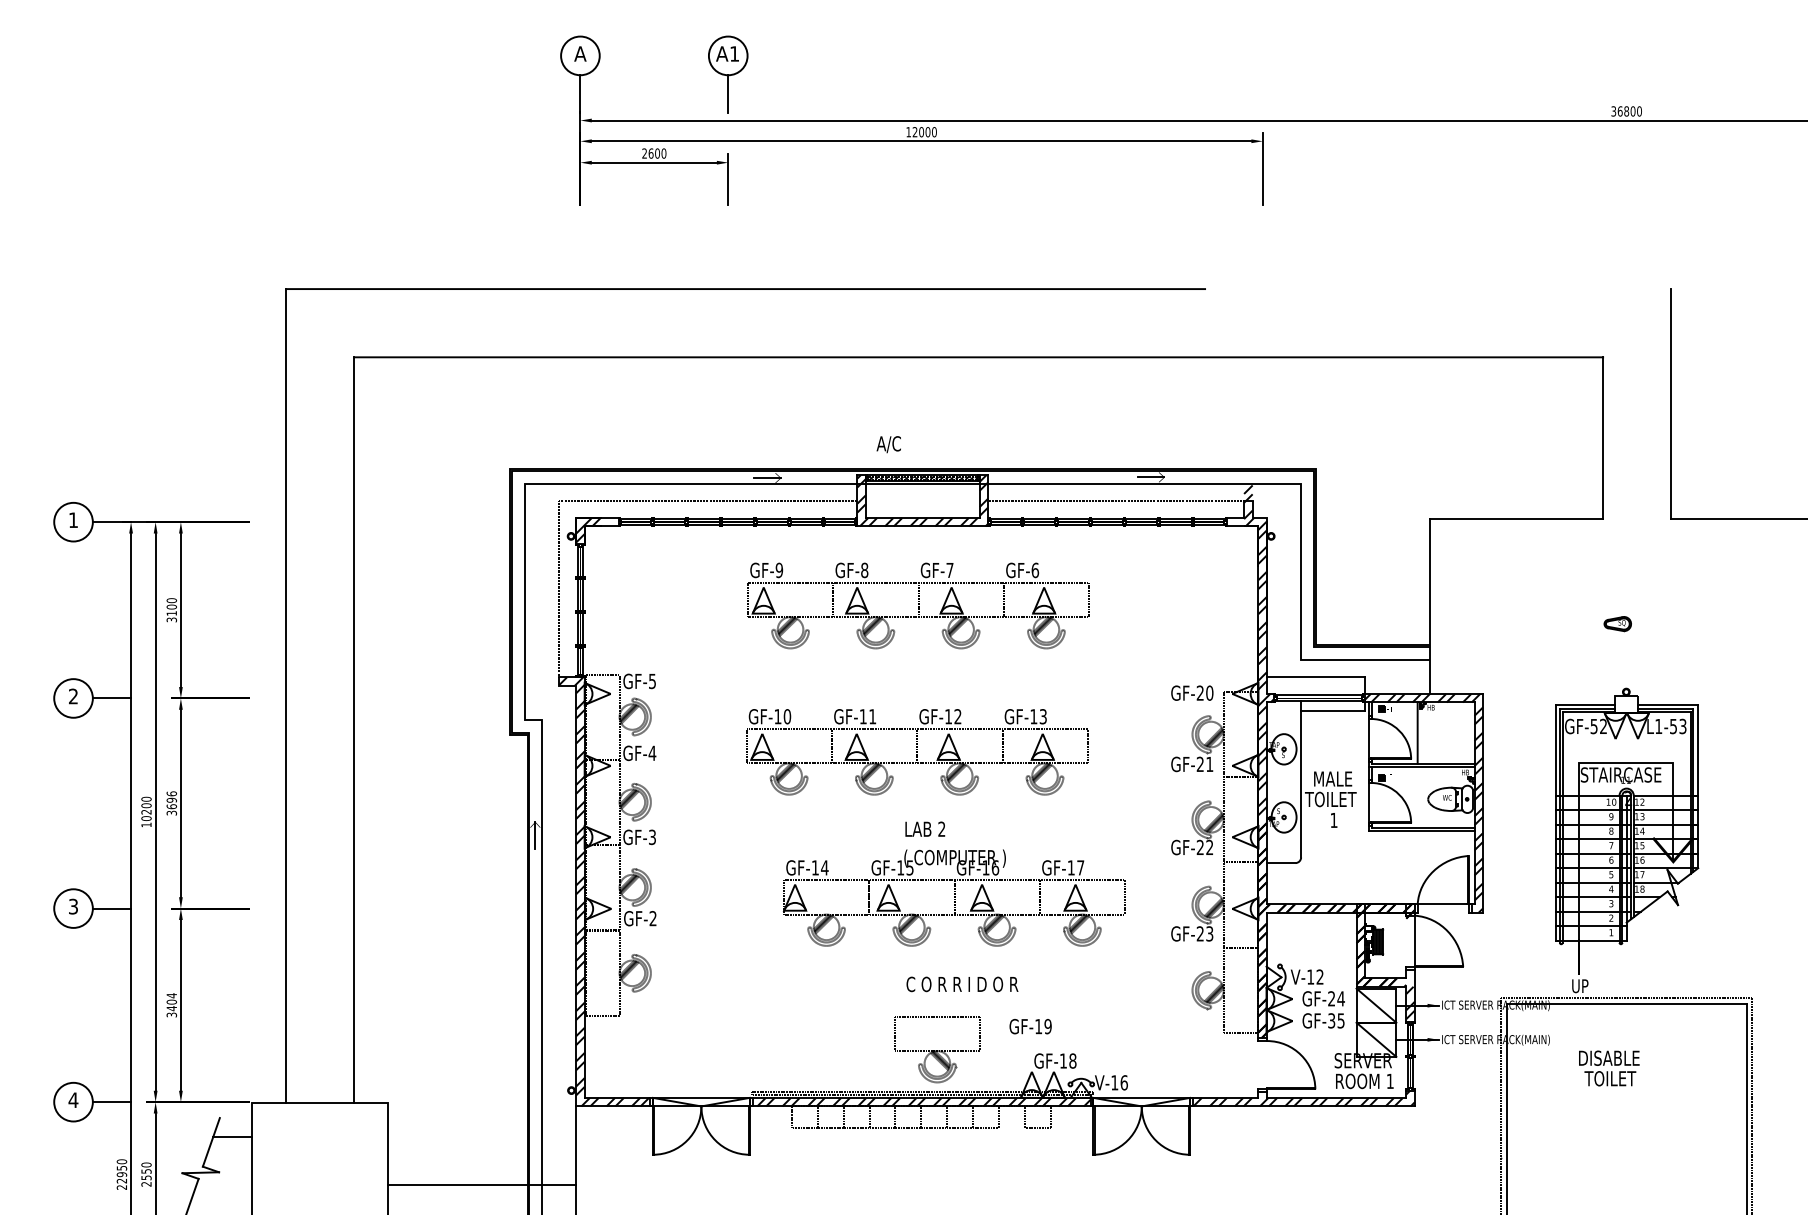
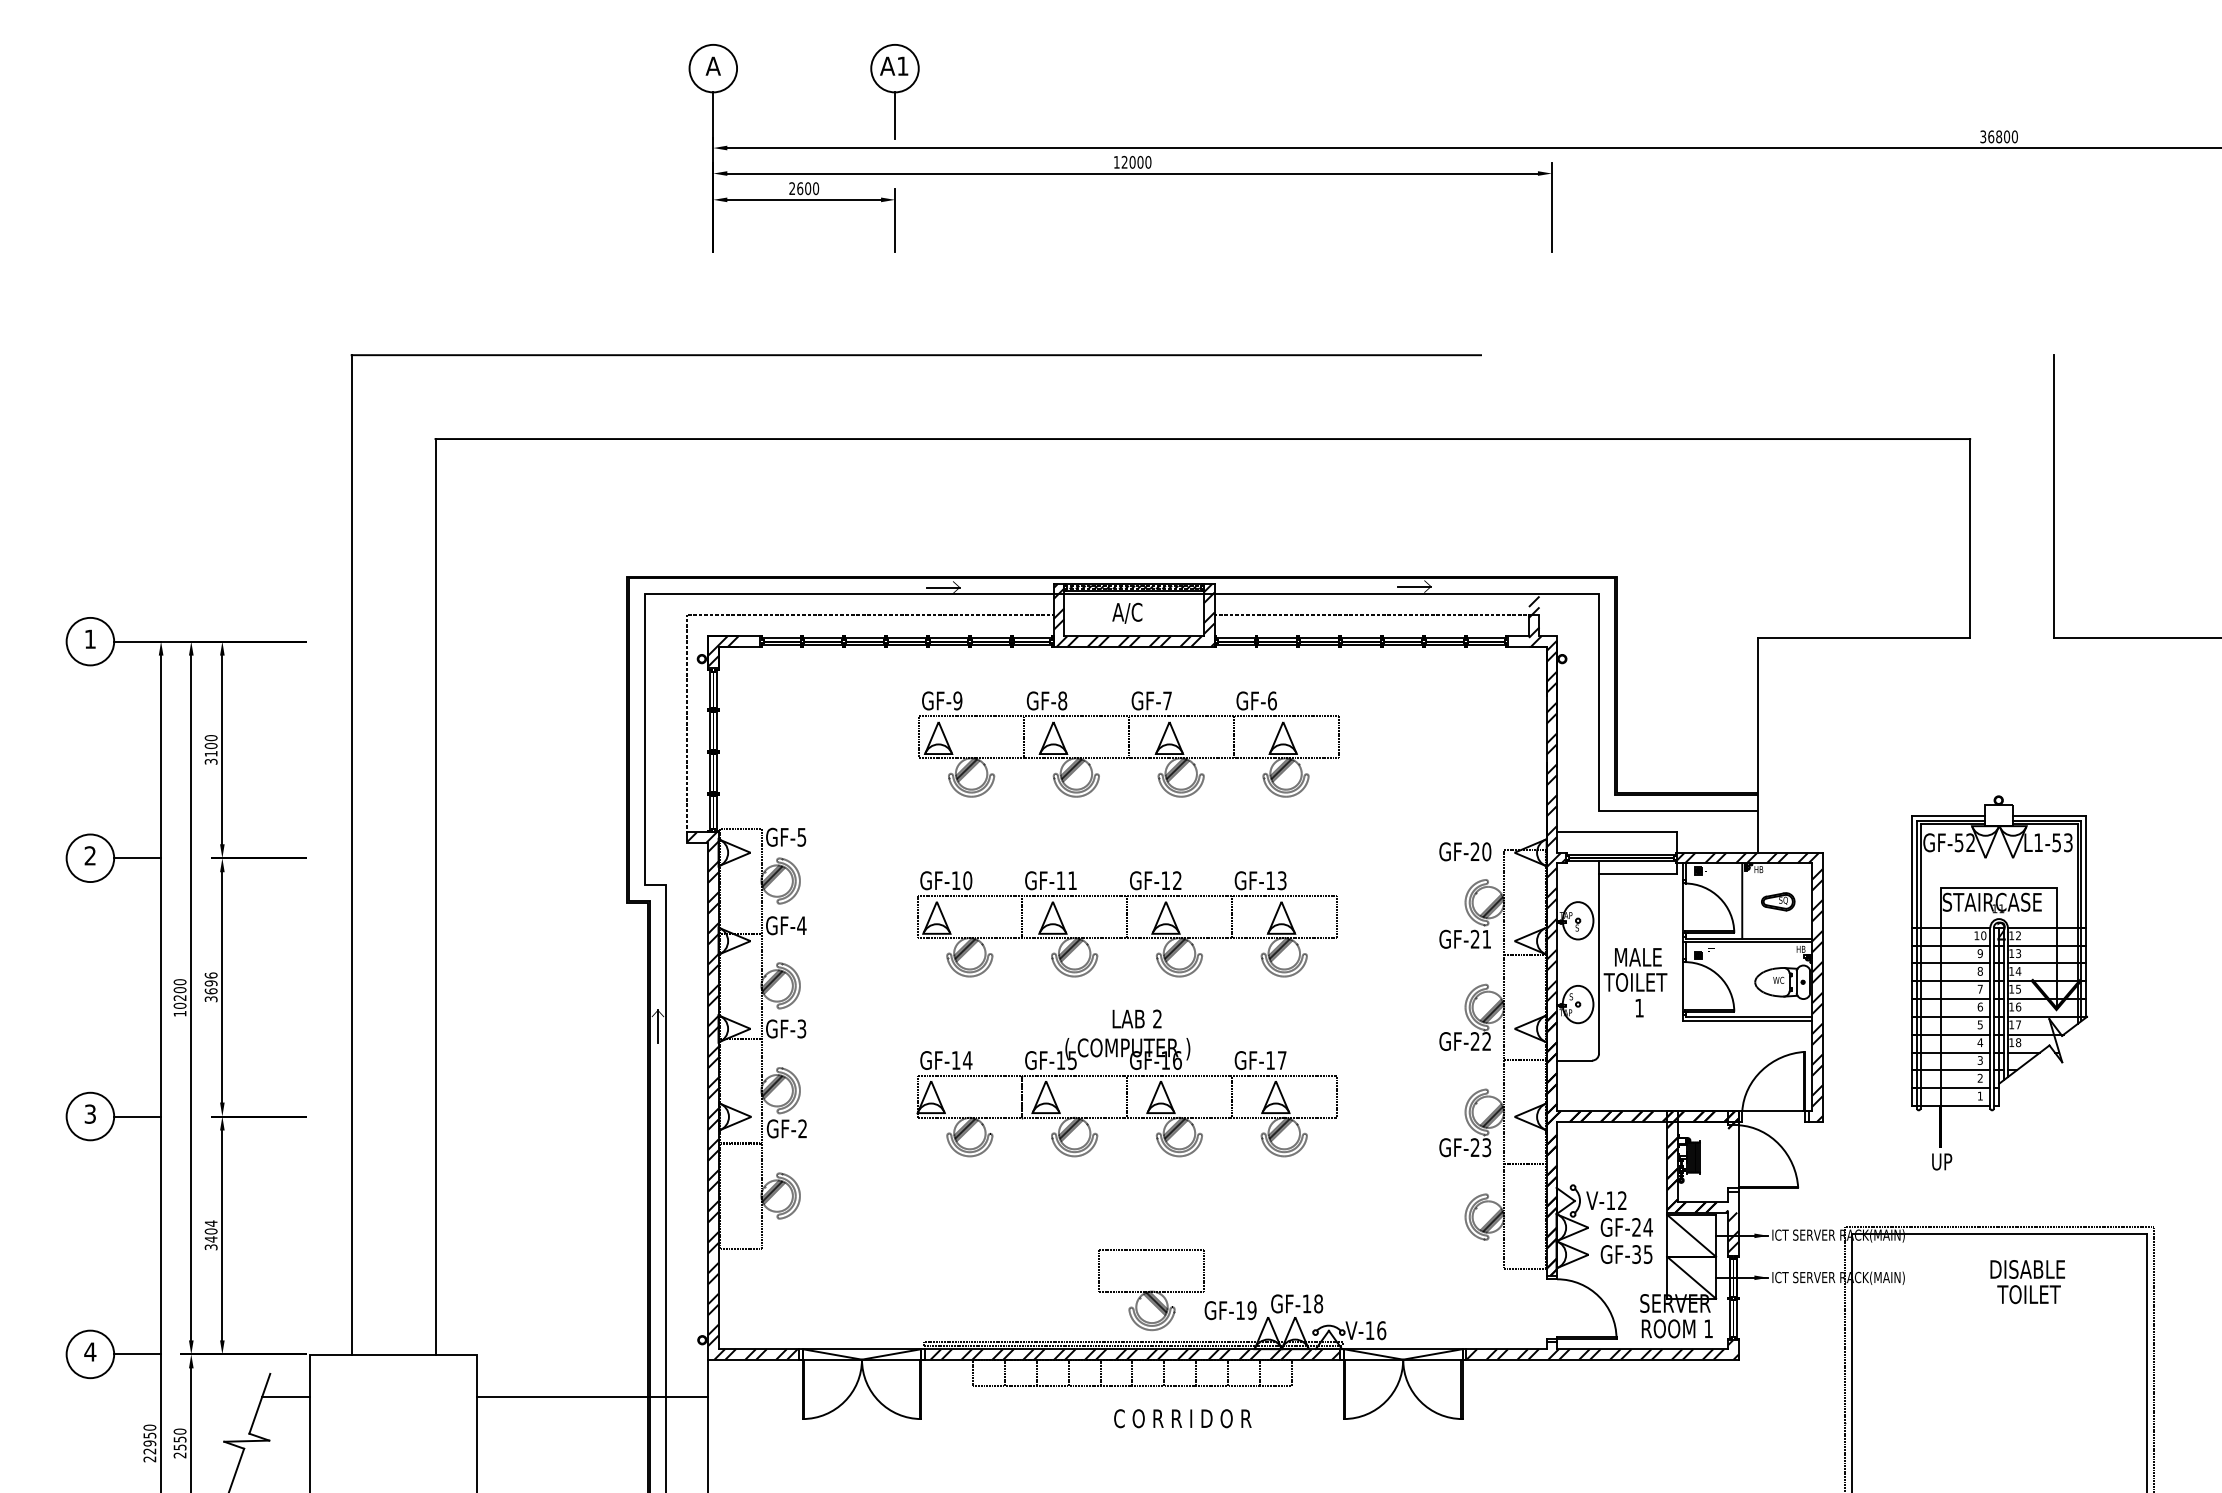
text: (888, 443) -> (1127, 612), moved
part: (1618, 623) -> (1778, 901), moved
part: (1626, 840) -> (1999, 982), moved
part: (954, 897) -> (1126, 1097), moved
text: (962, 984) -> (1182, 1418), moved
text: (1030, 1026) -> (1230, 1310), moved
text: (1609, 1068) -> (2027, 1282), moved
line: (1012, 1128) -> (1244, 1386), added
line: (482, 1184) -> (592, 1396), moved

